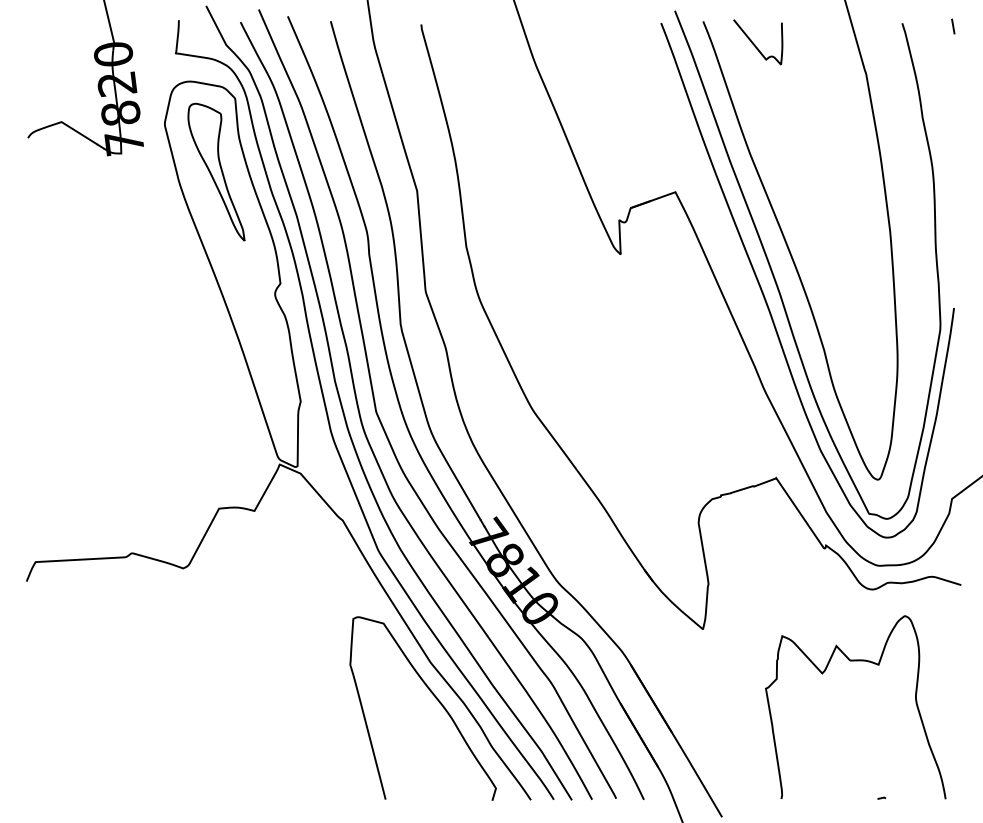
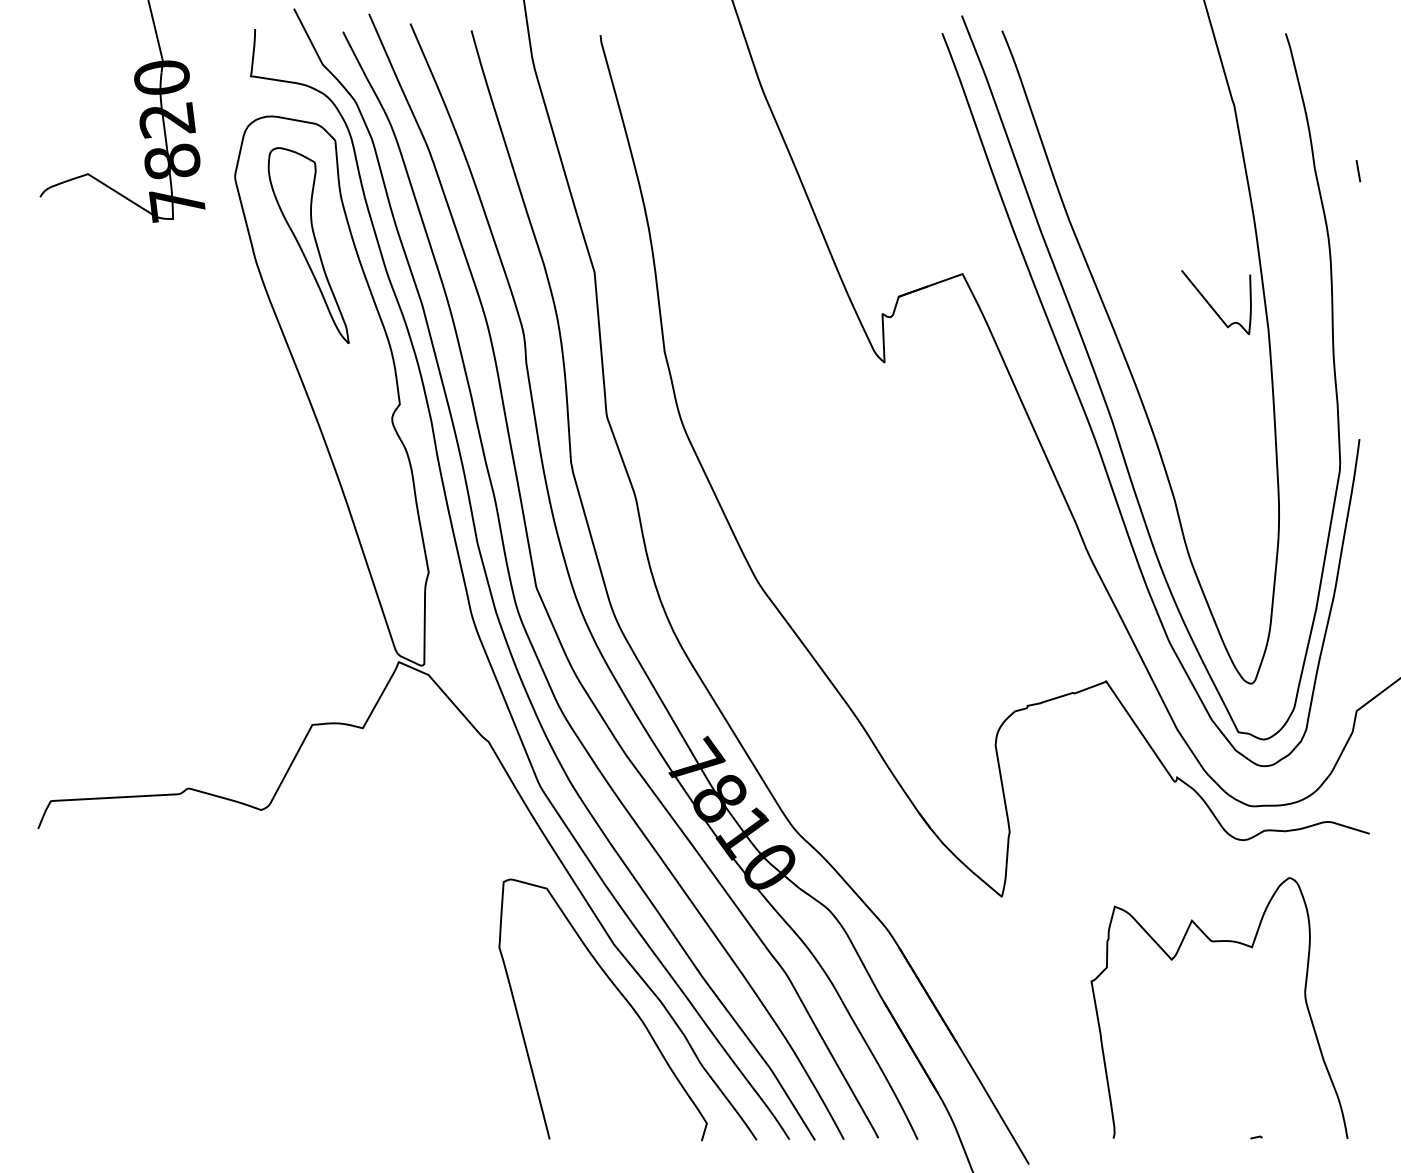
line: (953, 26) -> (1358, 171), moved
curve: (755, 45) -> (1212, 306), moved

